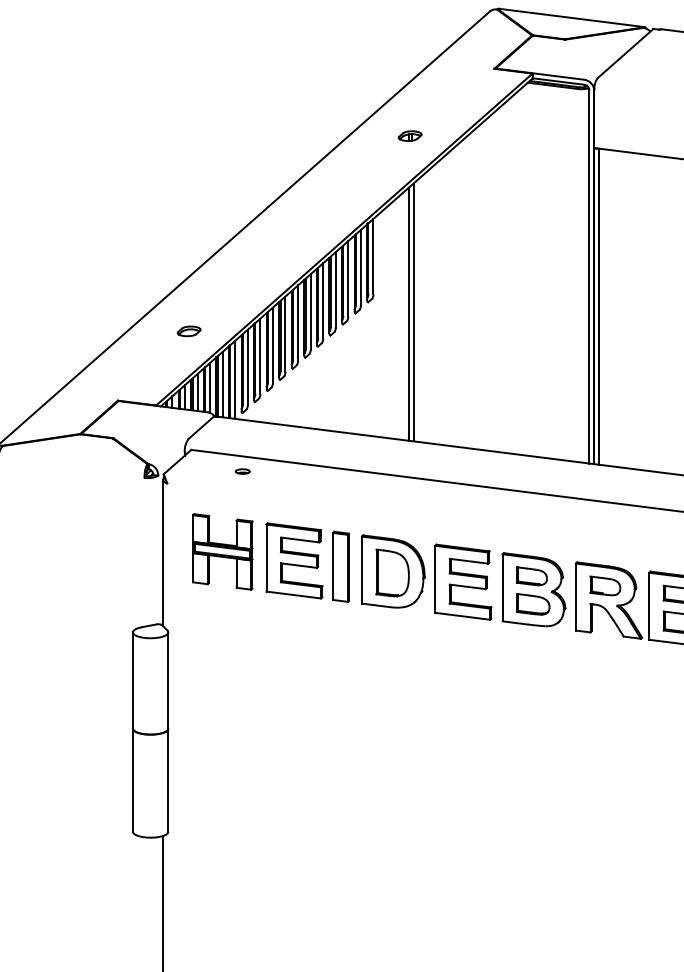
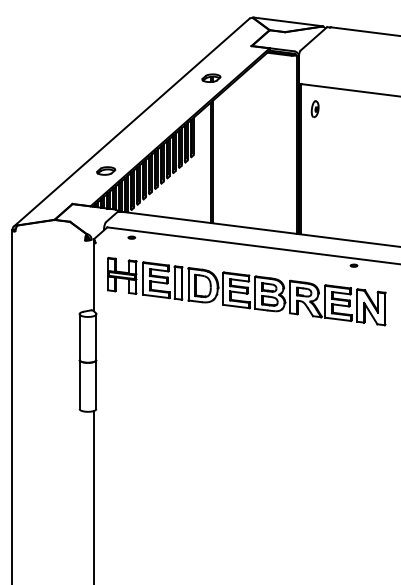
part: (410, 134) -> (211, 77), size x1.67
part: (626, 199) -> (314, 108), added
part: (189, 330) -> (106, 170), size x1.67

